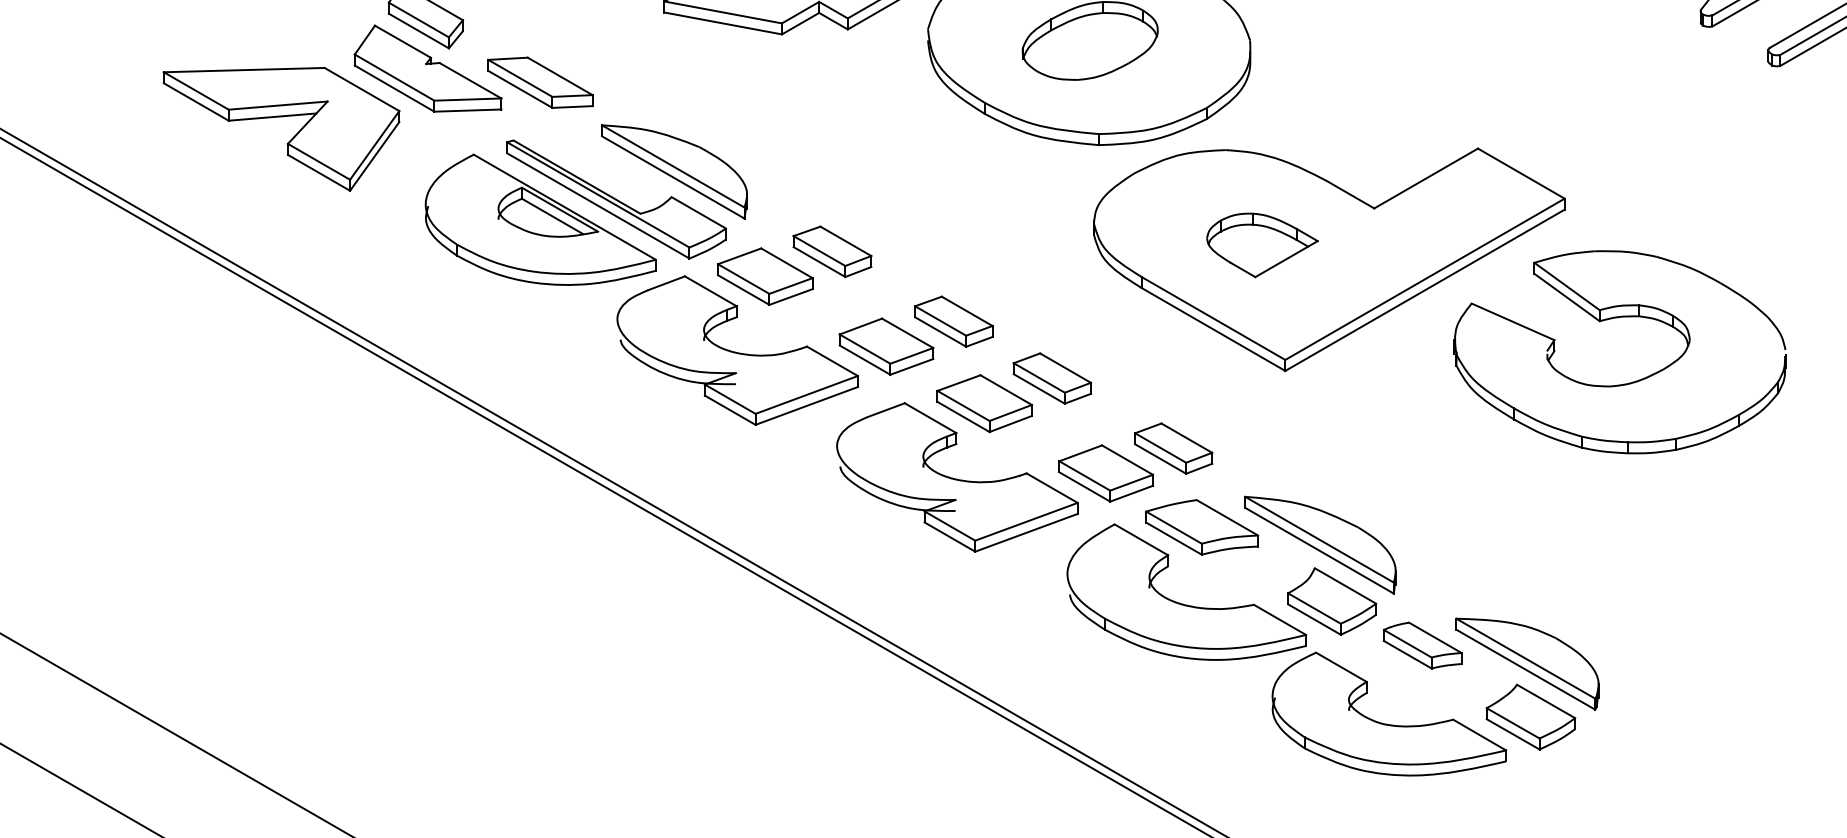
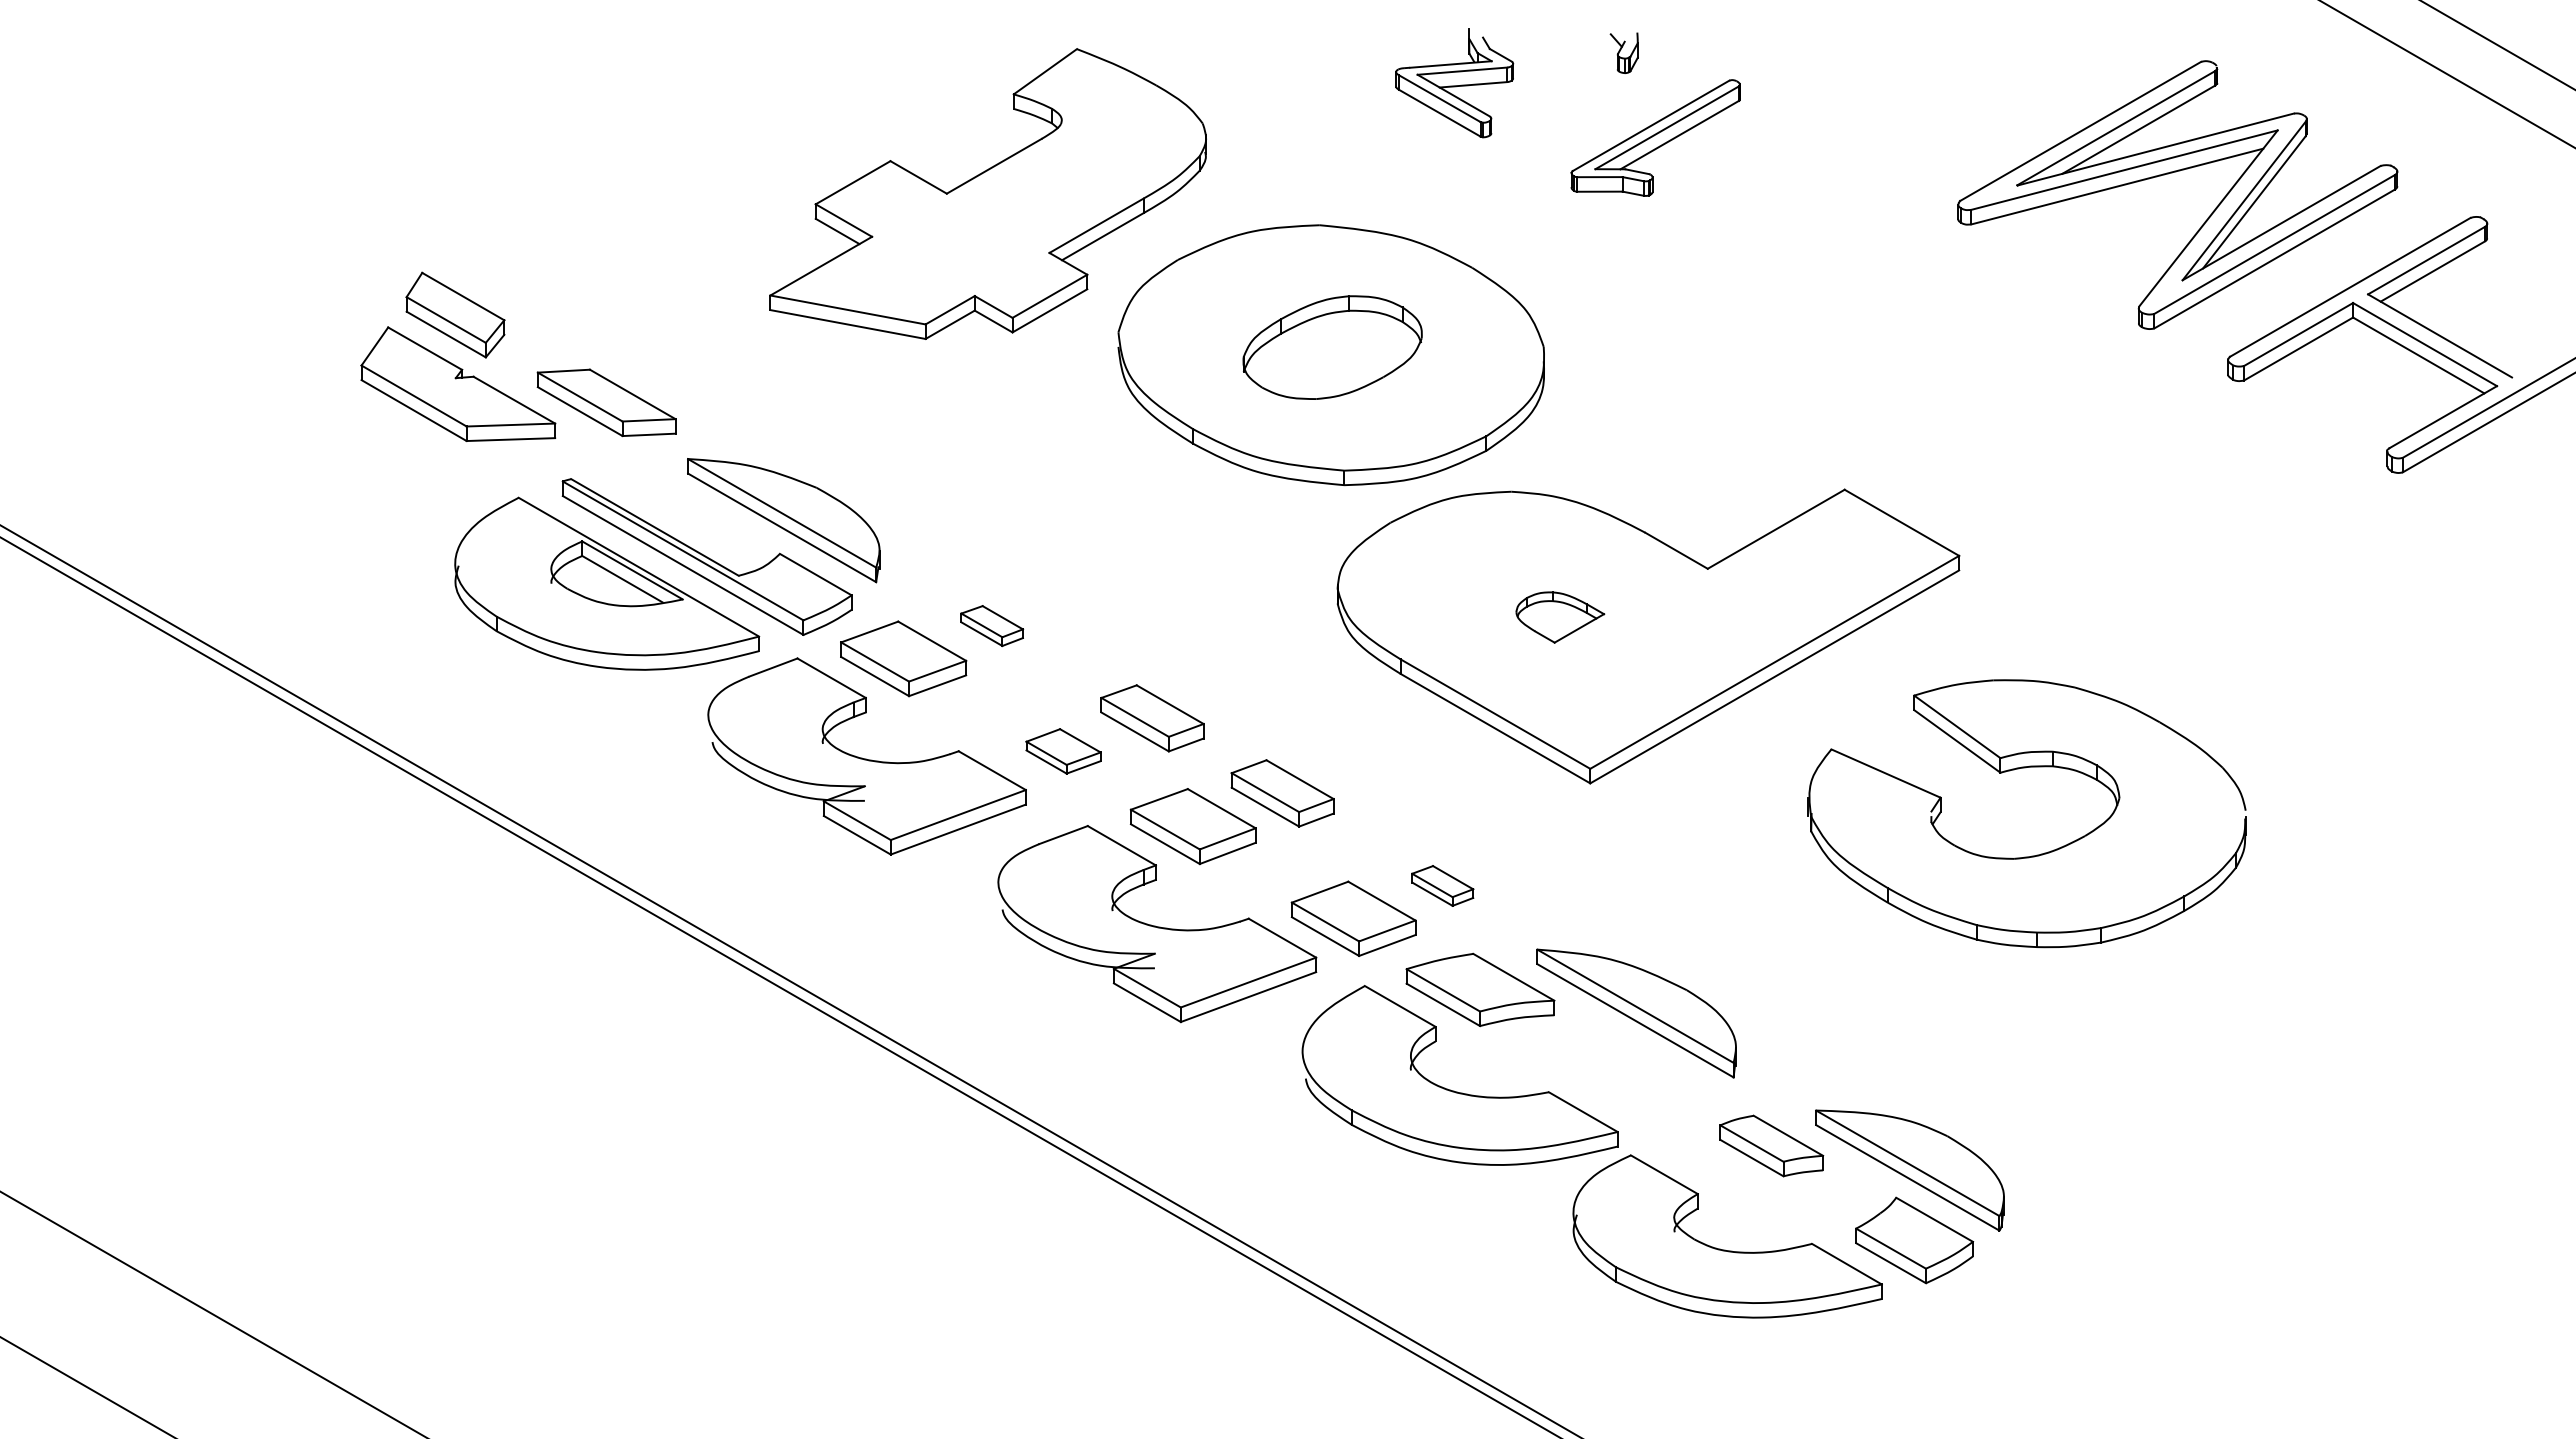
part: (281, 117) -> (264, 448), removed
part: (1262, 245) -> (1560, 617), size x0.6
part: (831, 251) -> (991, 625), size x0.6
part: (886, 346) -> (1063, 751), size x0.6
part: (1623, 383) -> (2031, 855), moved
part: (1173, 448) -> (1442, 885), size x0.6
part: (1332, 601) -> (1652, 1087), removed

